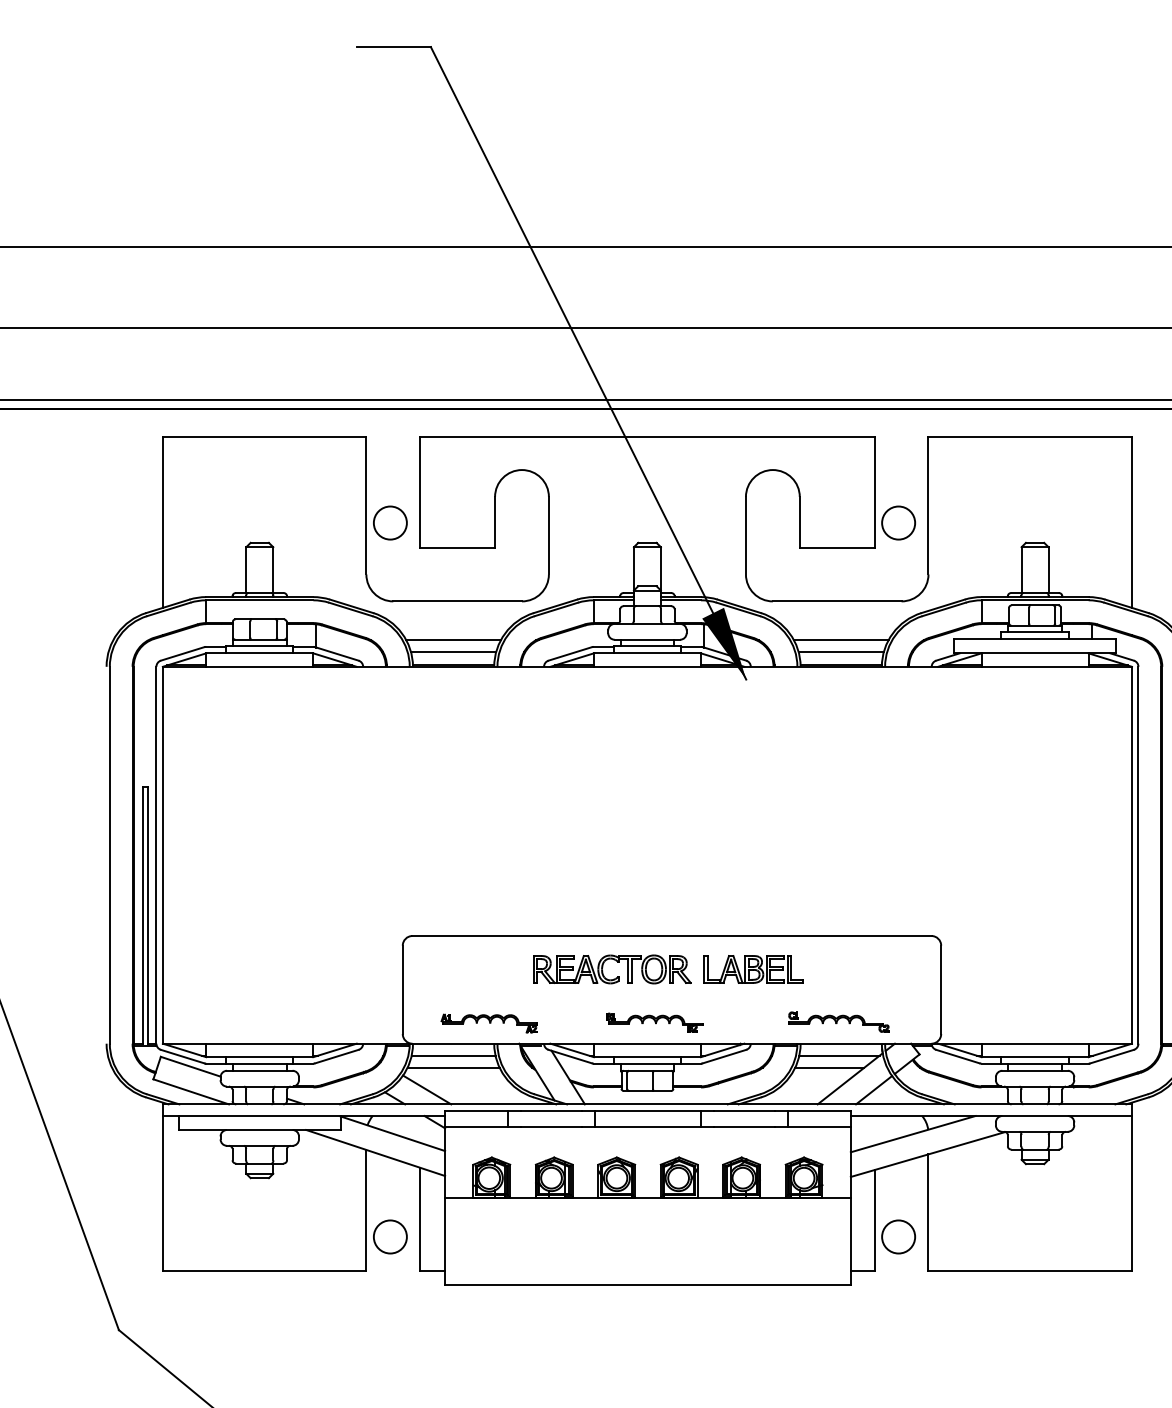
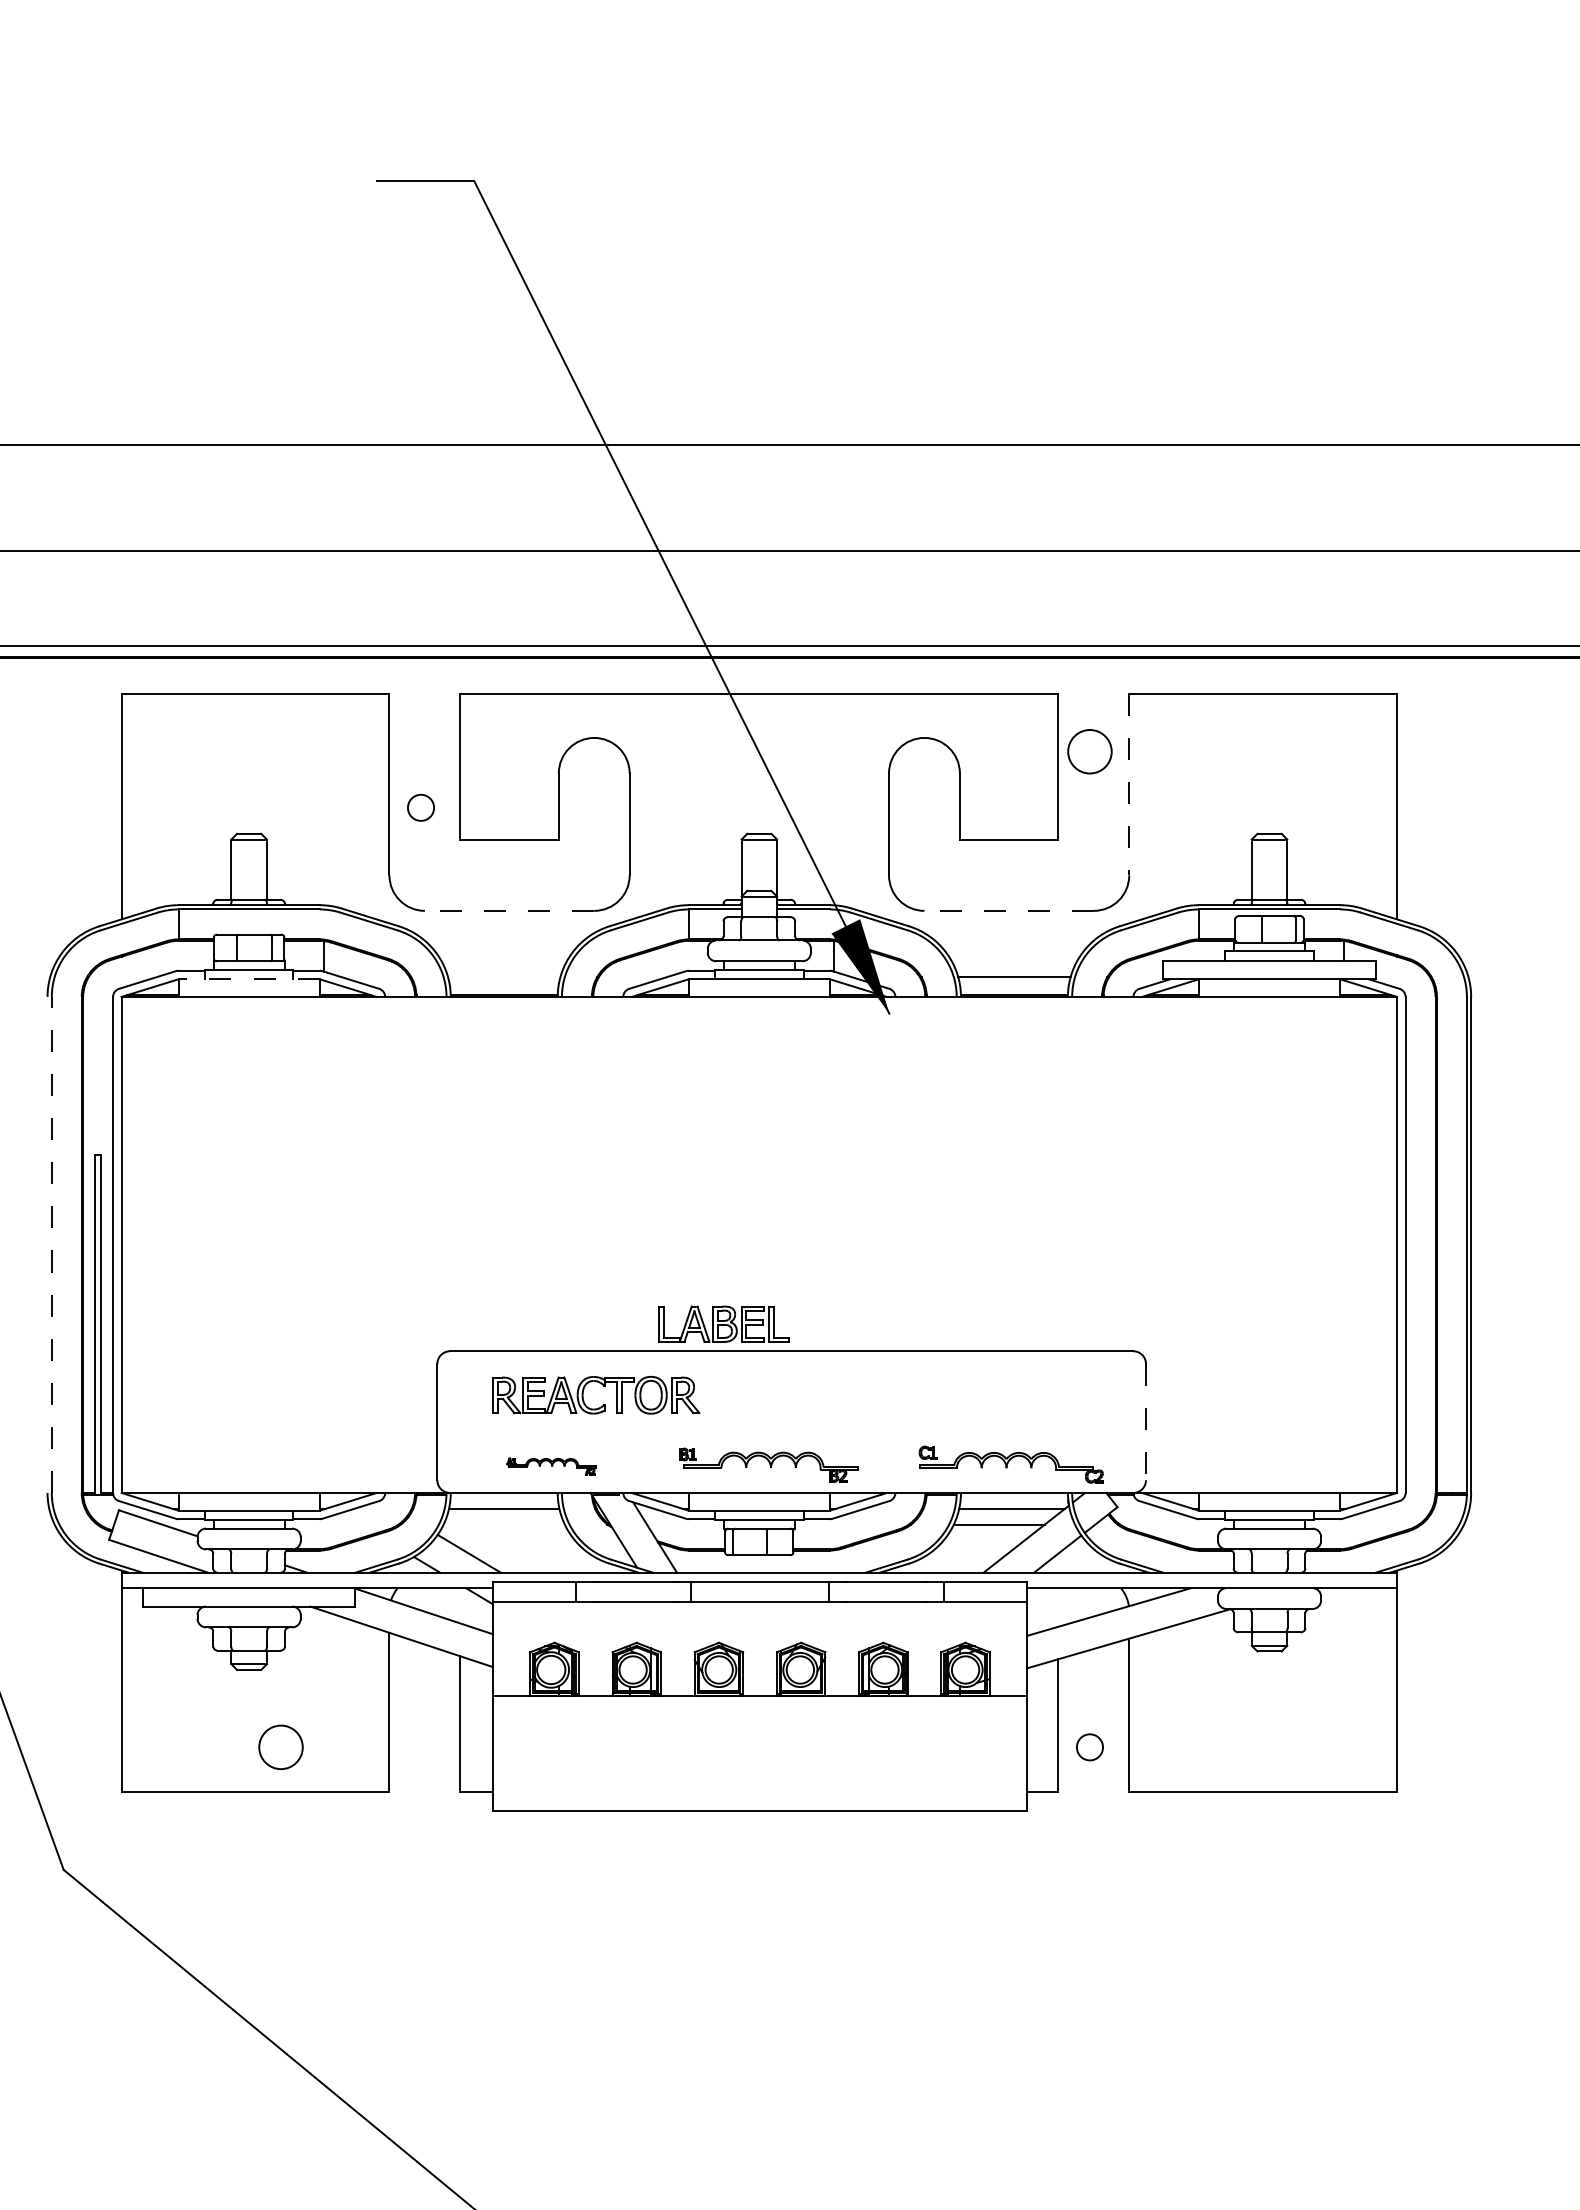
line: (928, 505) -> (1129, 784), solid -> dashed
circle: (389, 522) -> (420, 807), size x0.6
circle: (898, 522) -> (1089, 751), moved
line: (457, 601) -> (509, 910), solid -> dashed
line: (837, 601) -> (1009, 910), solid -> dashed
line: (453, 639) -> (503, 961), removed
line: (841, 639) -> (1014, 961), removed
line: (453, 652) -> (504, 977), removed
line: (260, 653) -> (249, 979), solid -> dashed
line: (109, 854) -> (51, 1244), solid -> dashed
part: (617, 962) -> (603, 1386), moved
part: (753, 968) -> (723, 1323), moved
line: (940, 990) -> (1145, 1422), solid -> dashed
part: (655, 1022) -> (769, 1464), size x1.4
part: (839, 1022) -> (1011, 1464), size x1.4
part: (489, 1023) -> (551, 1466), size x0.7
line: (453, 1067) -> (503, 1524), removed
circle: (389, 1236) -> (280, 1746), moved
circle: (898, 1237) -> (1089, 1747), size x0.6

